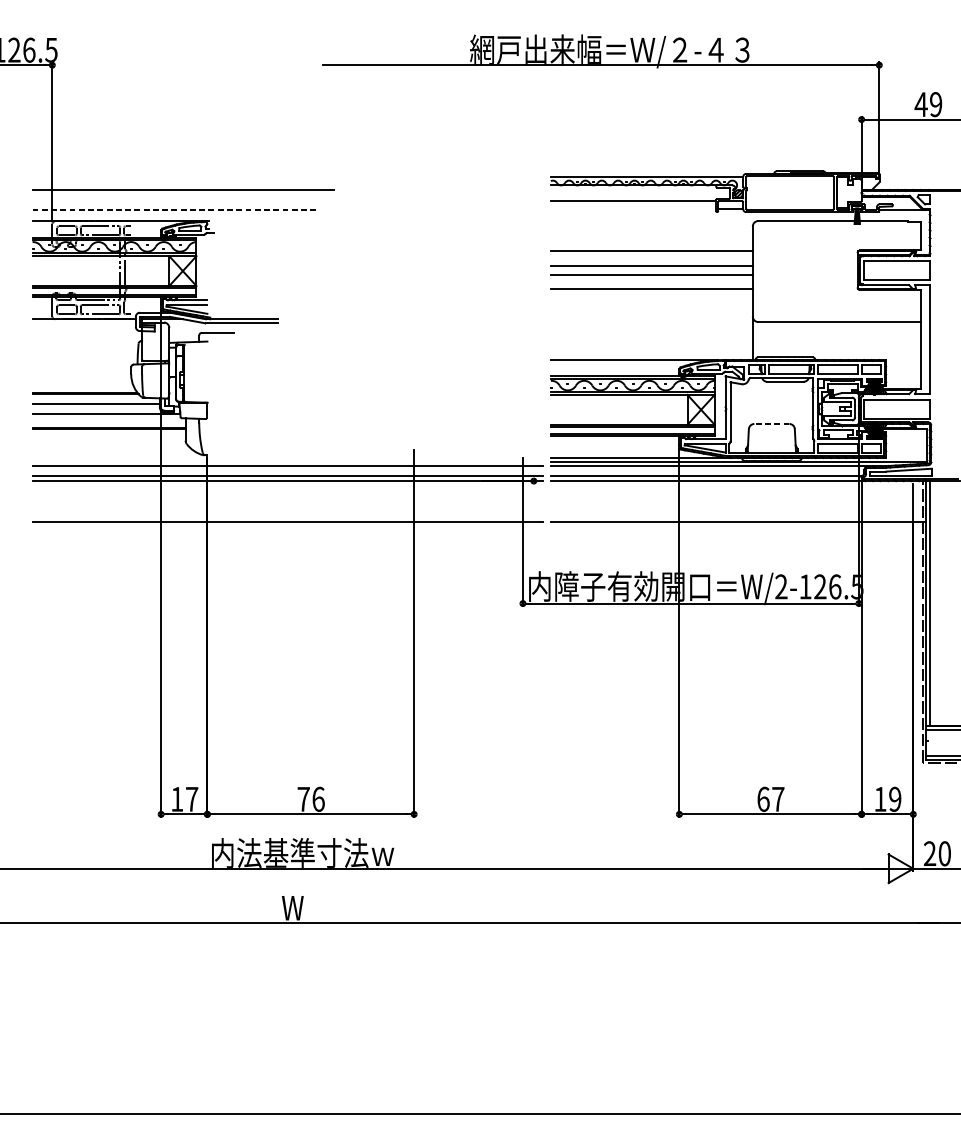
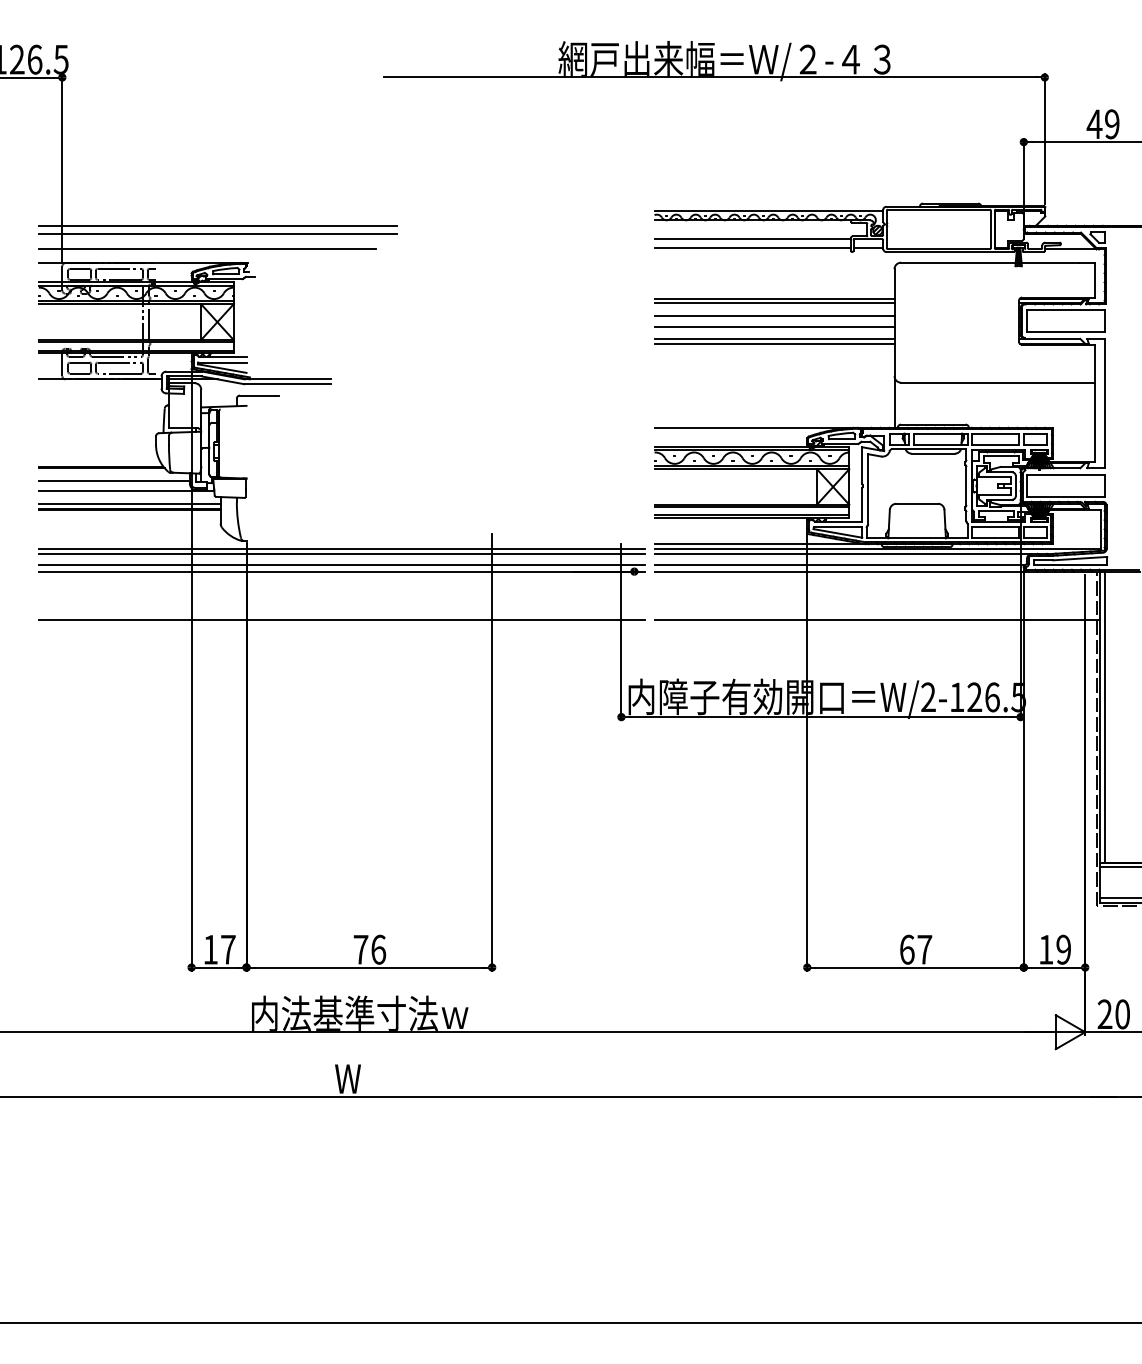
line: (182, 196) -> (217, 233), added
line: (633, 208) -> (752, 247), added
line: (173, 209) -> (206, 249), dashed -> solid
line: (651, 255) -> (774, 303), added
line: (651, 284) -> (774, 338), added
line: (108, 423) -> (129, 503), added
line: (772, 423) -> (917, 503), dashed -> solid
line: (287, 462) -> (341, 549), added

